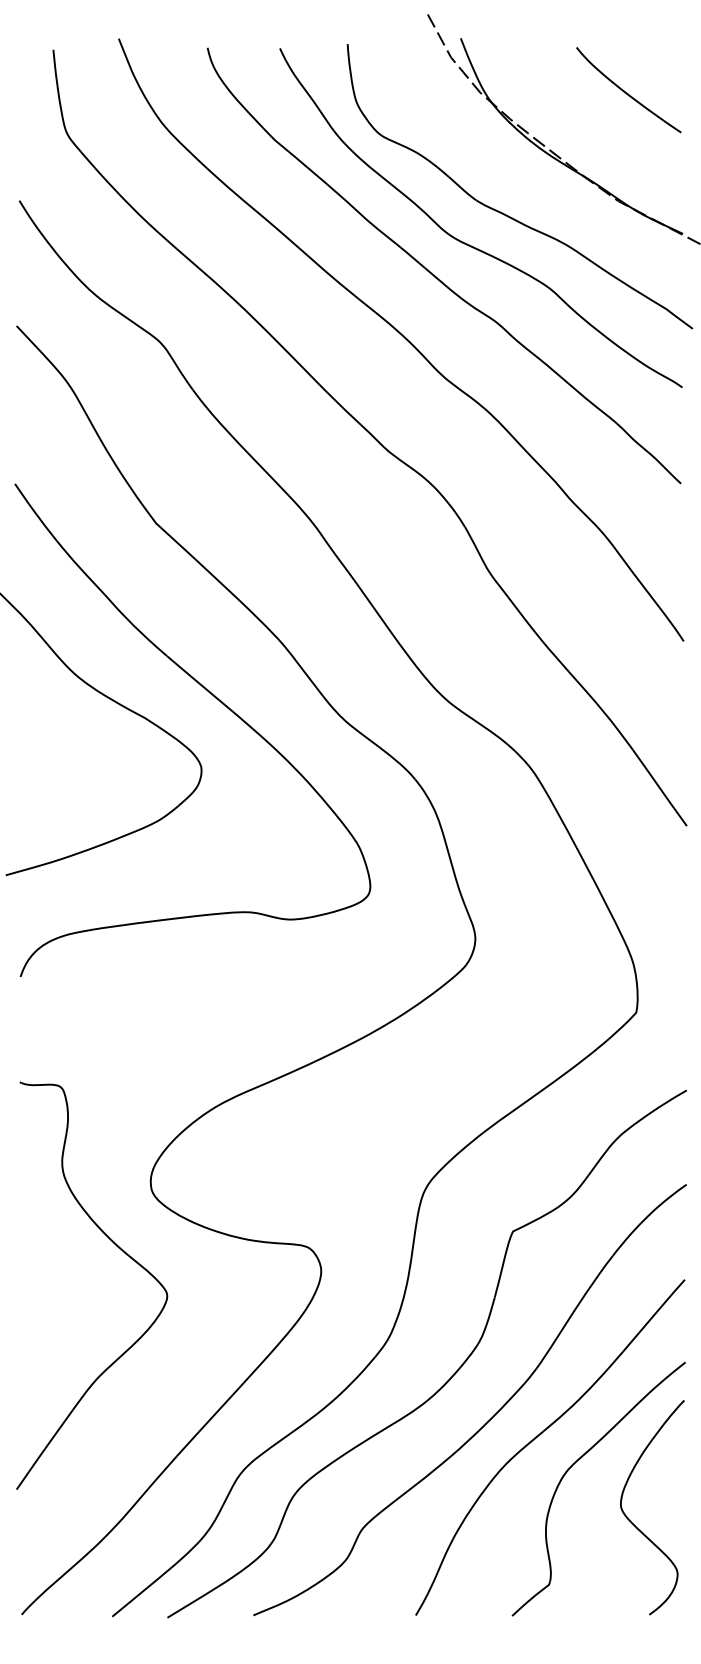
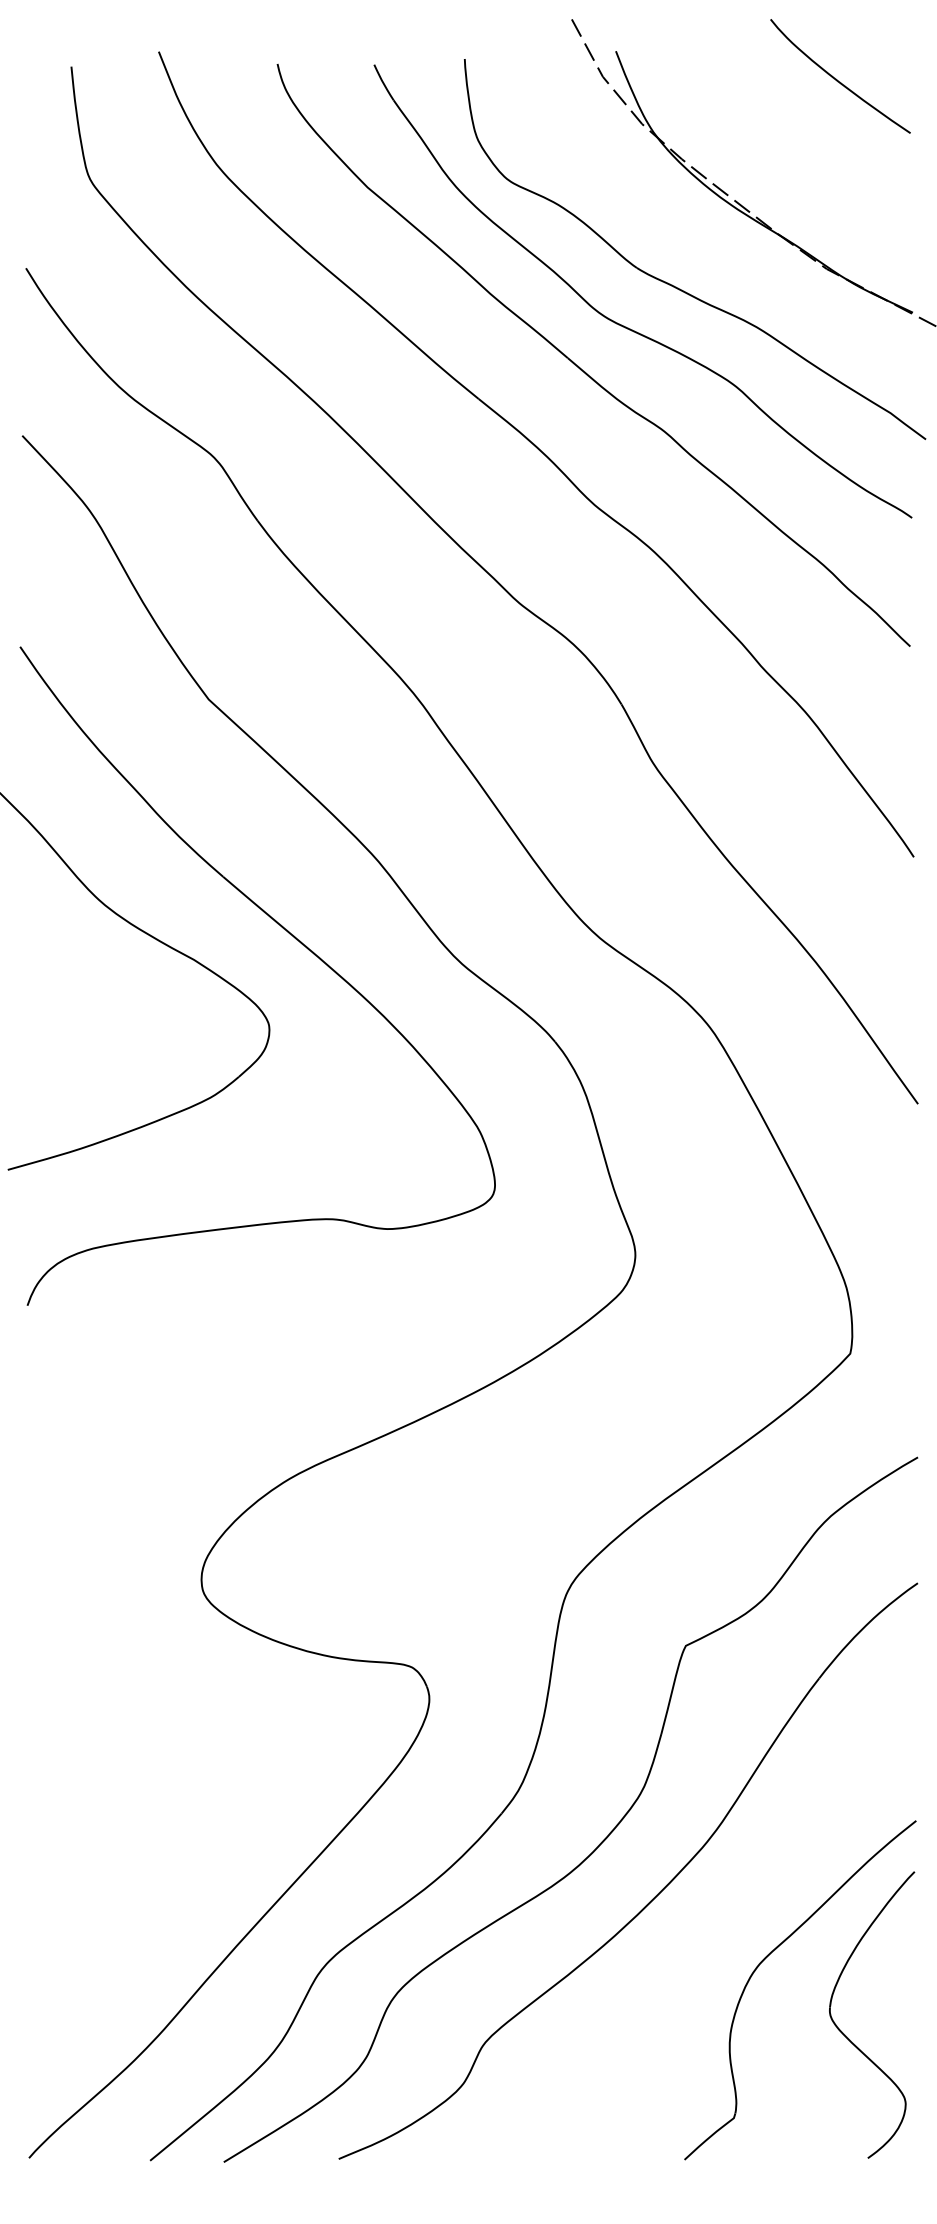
curve: (627, 92) -> (838, 79), moved
part: (119, 1249) -> (159, 1669), removed
curve: (540, 1435) -> (722, 1918), removed

